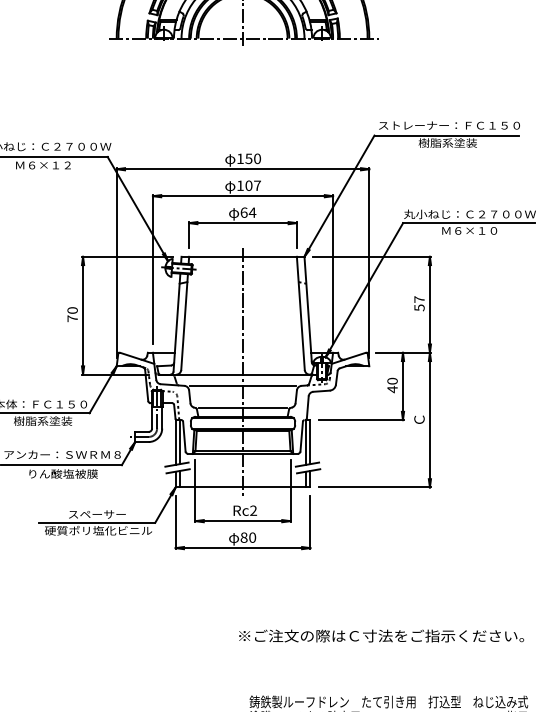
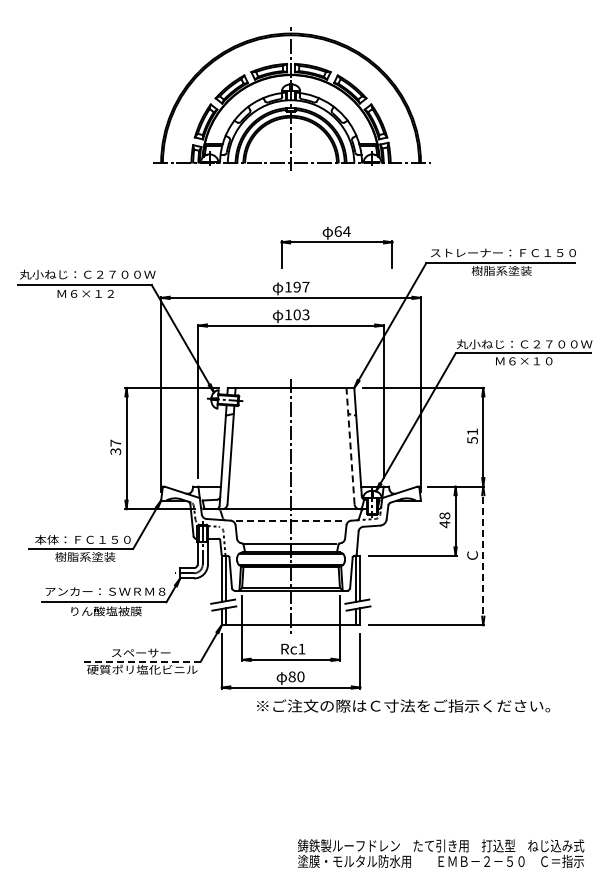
text: (253, 158) -> (301, 286), 150 -> 197
text: (257, 185) -> (305, 314), 107 -> 103
part: (242, 228) -> (336, 247), moved
text: (419, 299) -> (472, 431), 57 -> 51
line: (300, 312) -> (350, 445), solid -> dashed
text: (72, 314) -> (115, 447), 70 -> 37
text: (392, 380) -> (444, 515), 40 -> 48
line: (243, 385) -> (291, 520), solid -> dashed
line: (430, 419) -> (483, 555), solid -> dashed
text: (253, 510) -> (301, 648), Rc2 -> Rc1
line: (96, 522) -> (140, 661), solid -> dashed
text: (381, 635) -> (403, 705), moved

